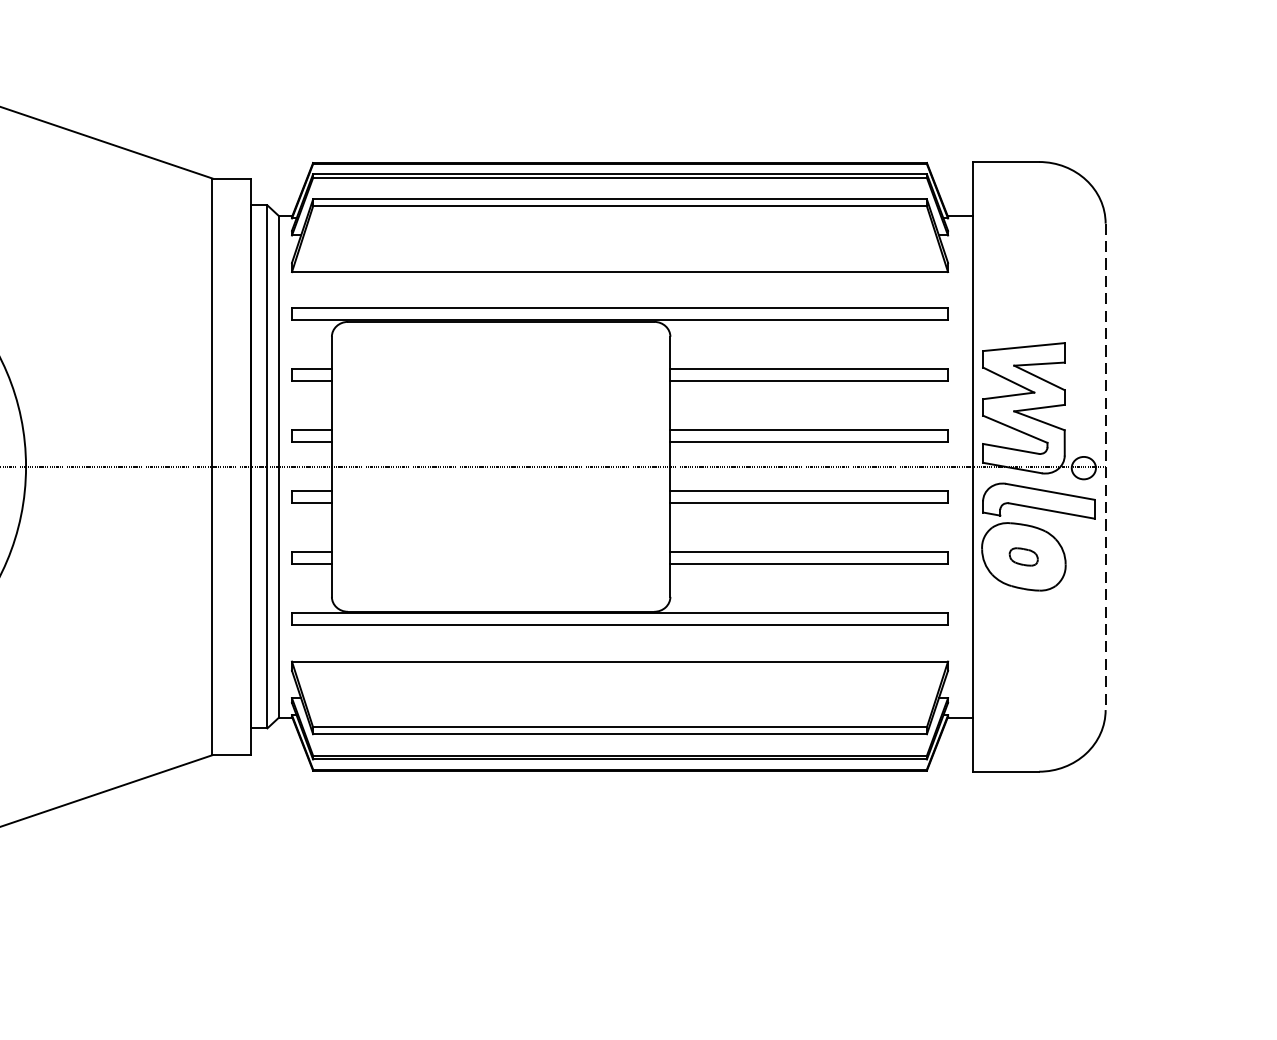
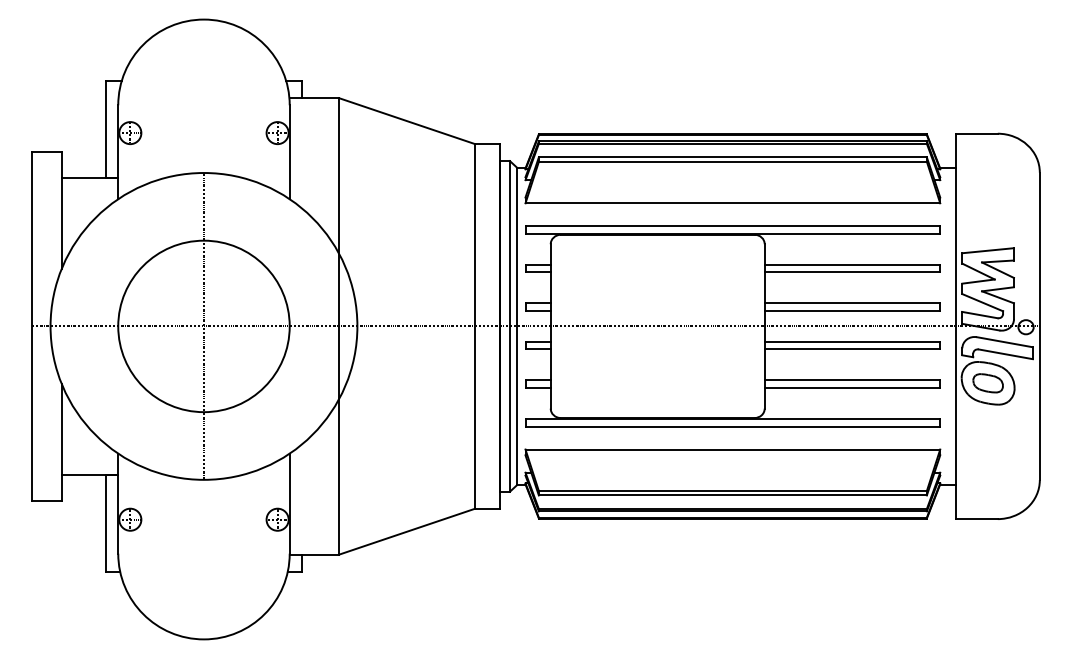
line: (1105, 466) -> (1039, 326), dashed -> solid
part: (1022, 557) -> (987, 383), size x1.67

